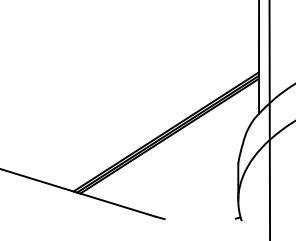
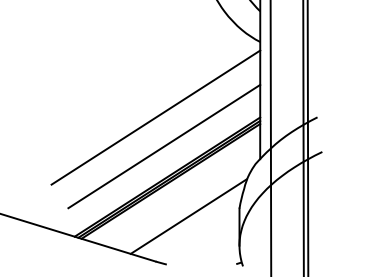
line: (154, 72) -> (155, 117), added
line: (163, 101) -> (164, 146), added
line: (187, 171) -> (188, 216), added

